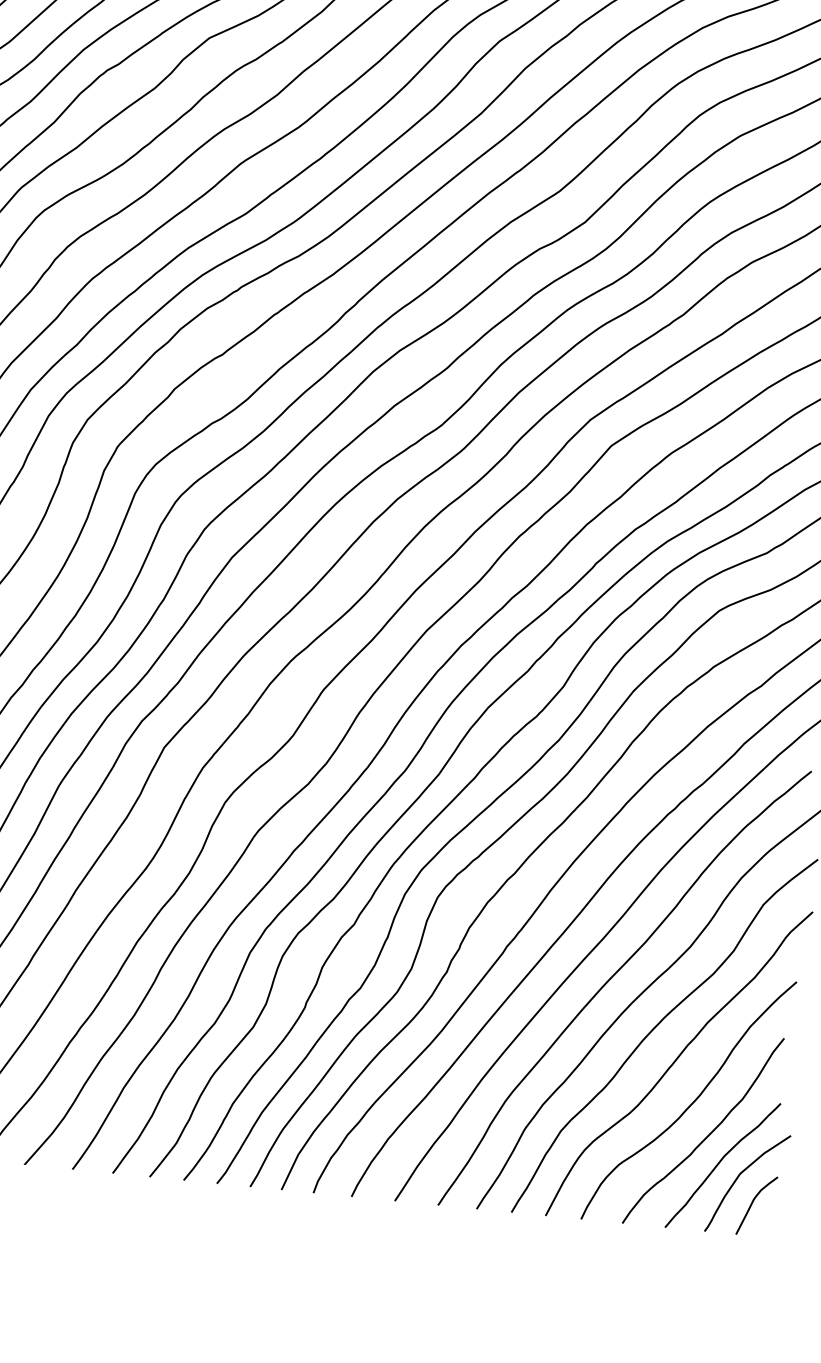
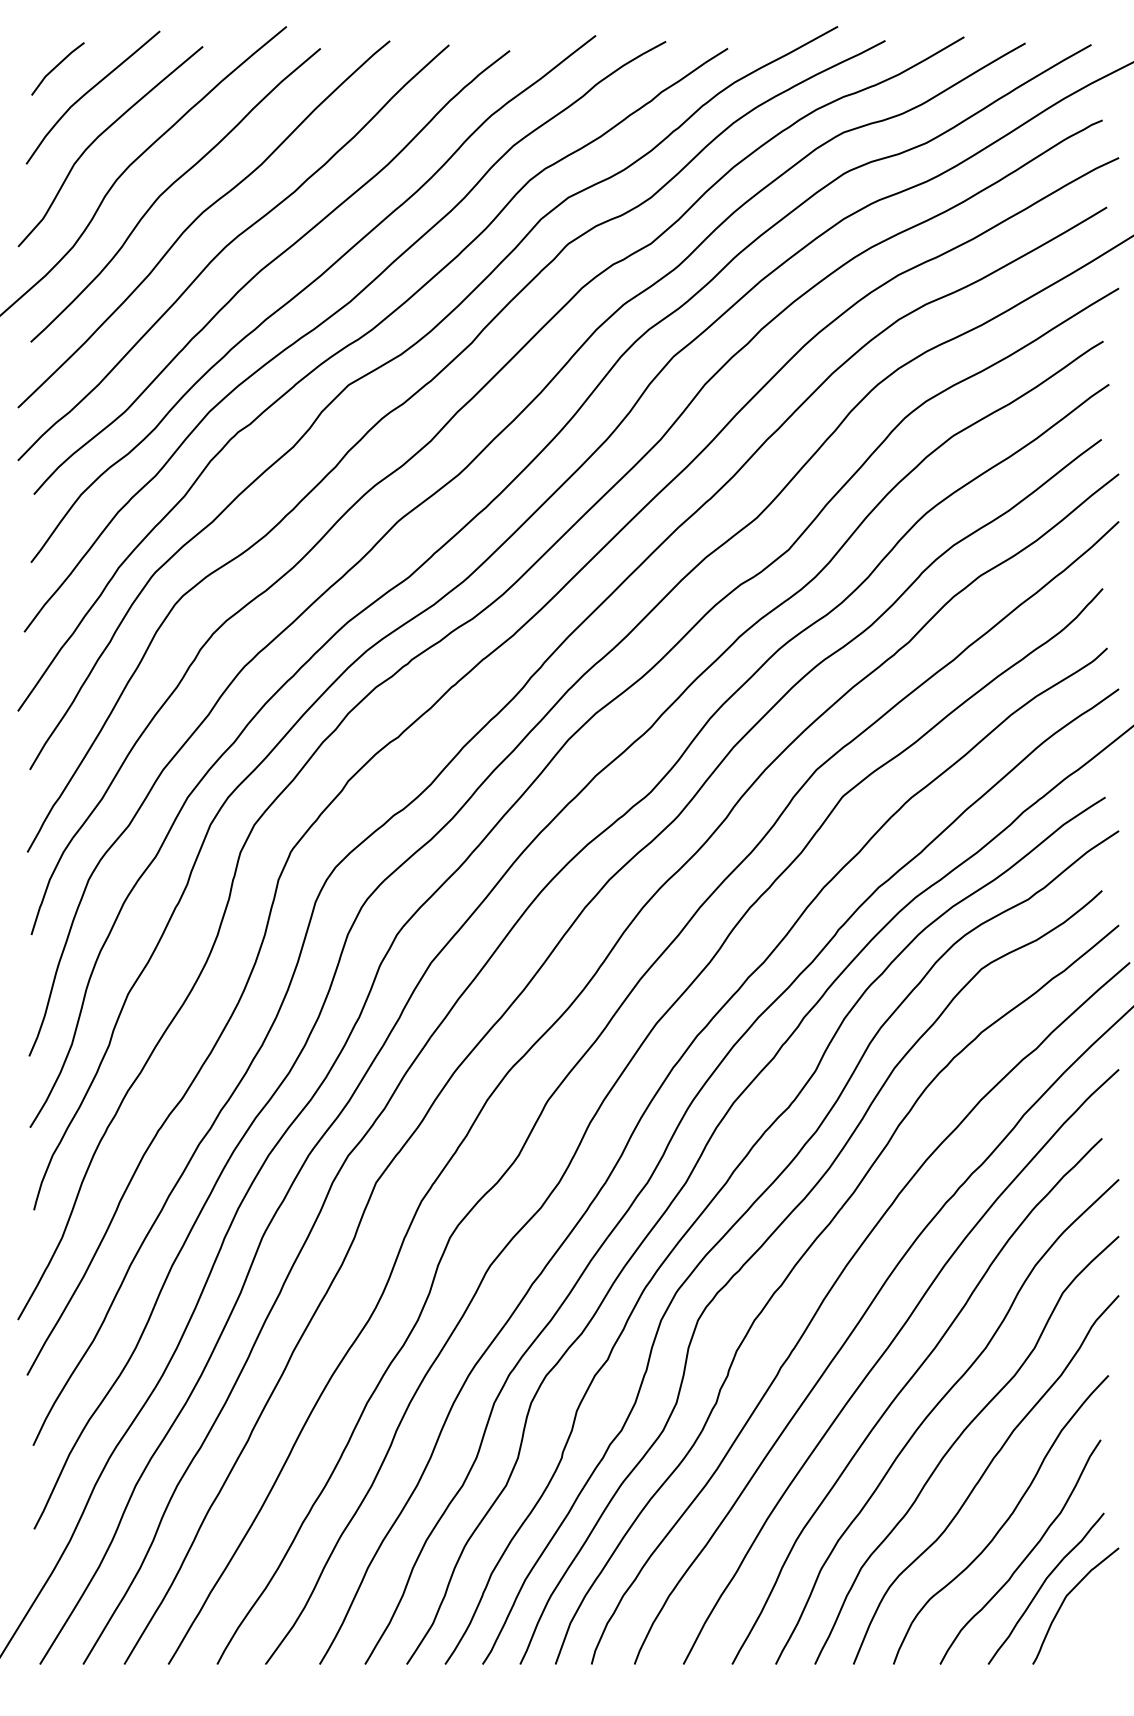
curve: (753, 1202) -> (1084, 1626), removed

